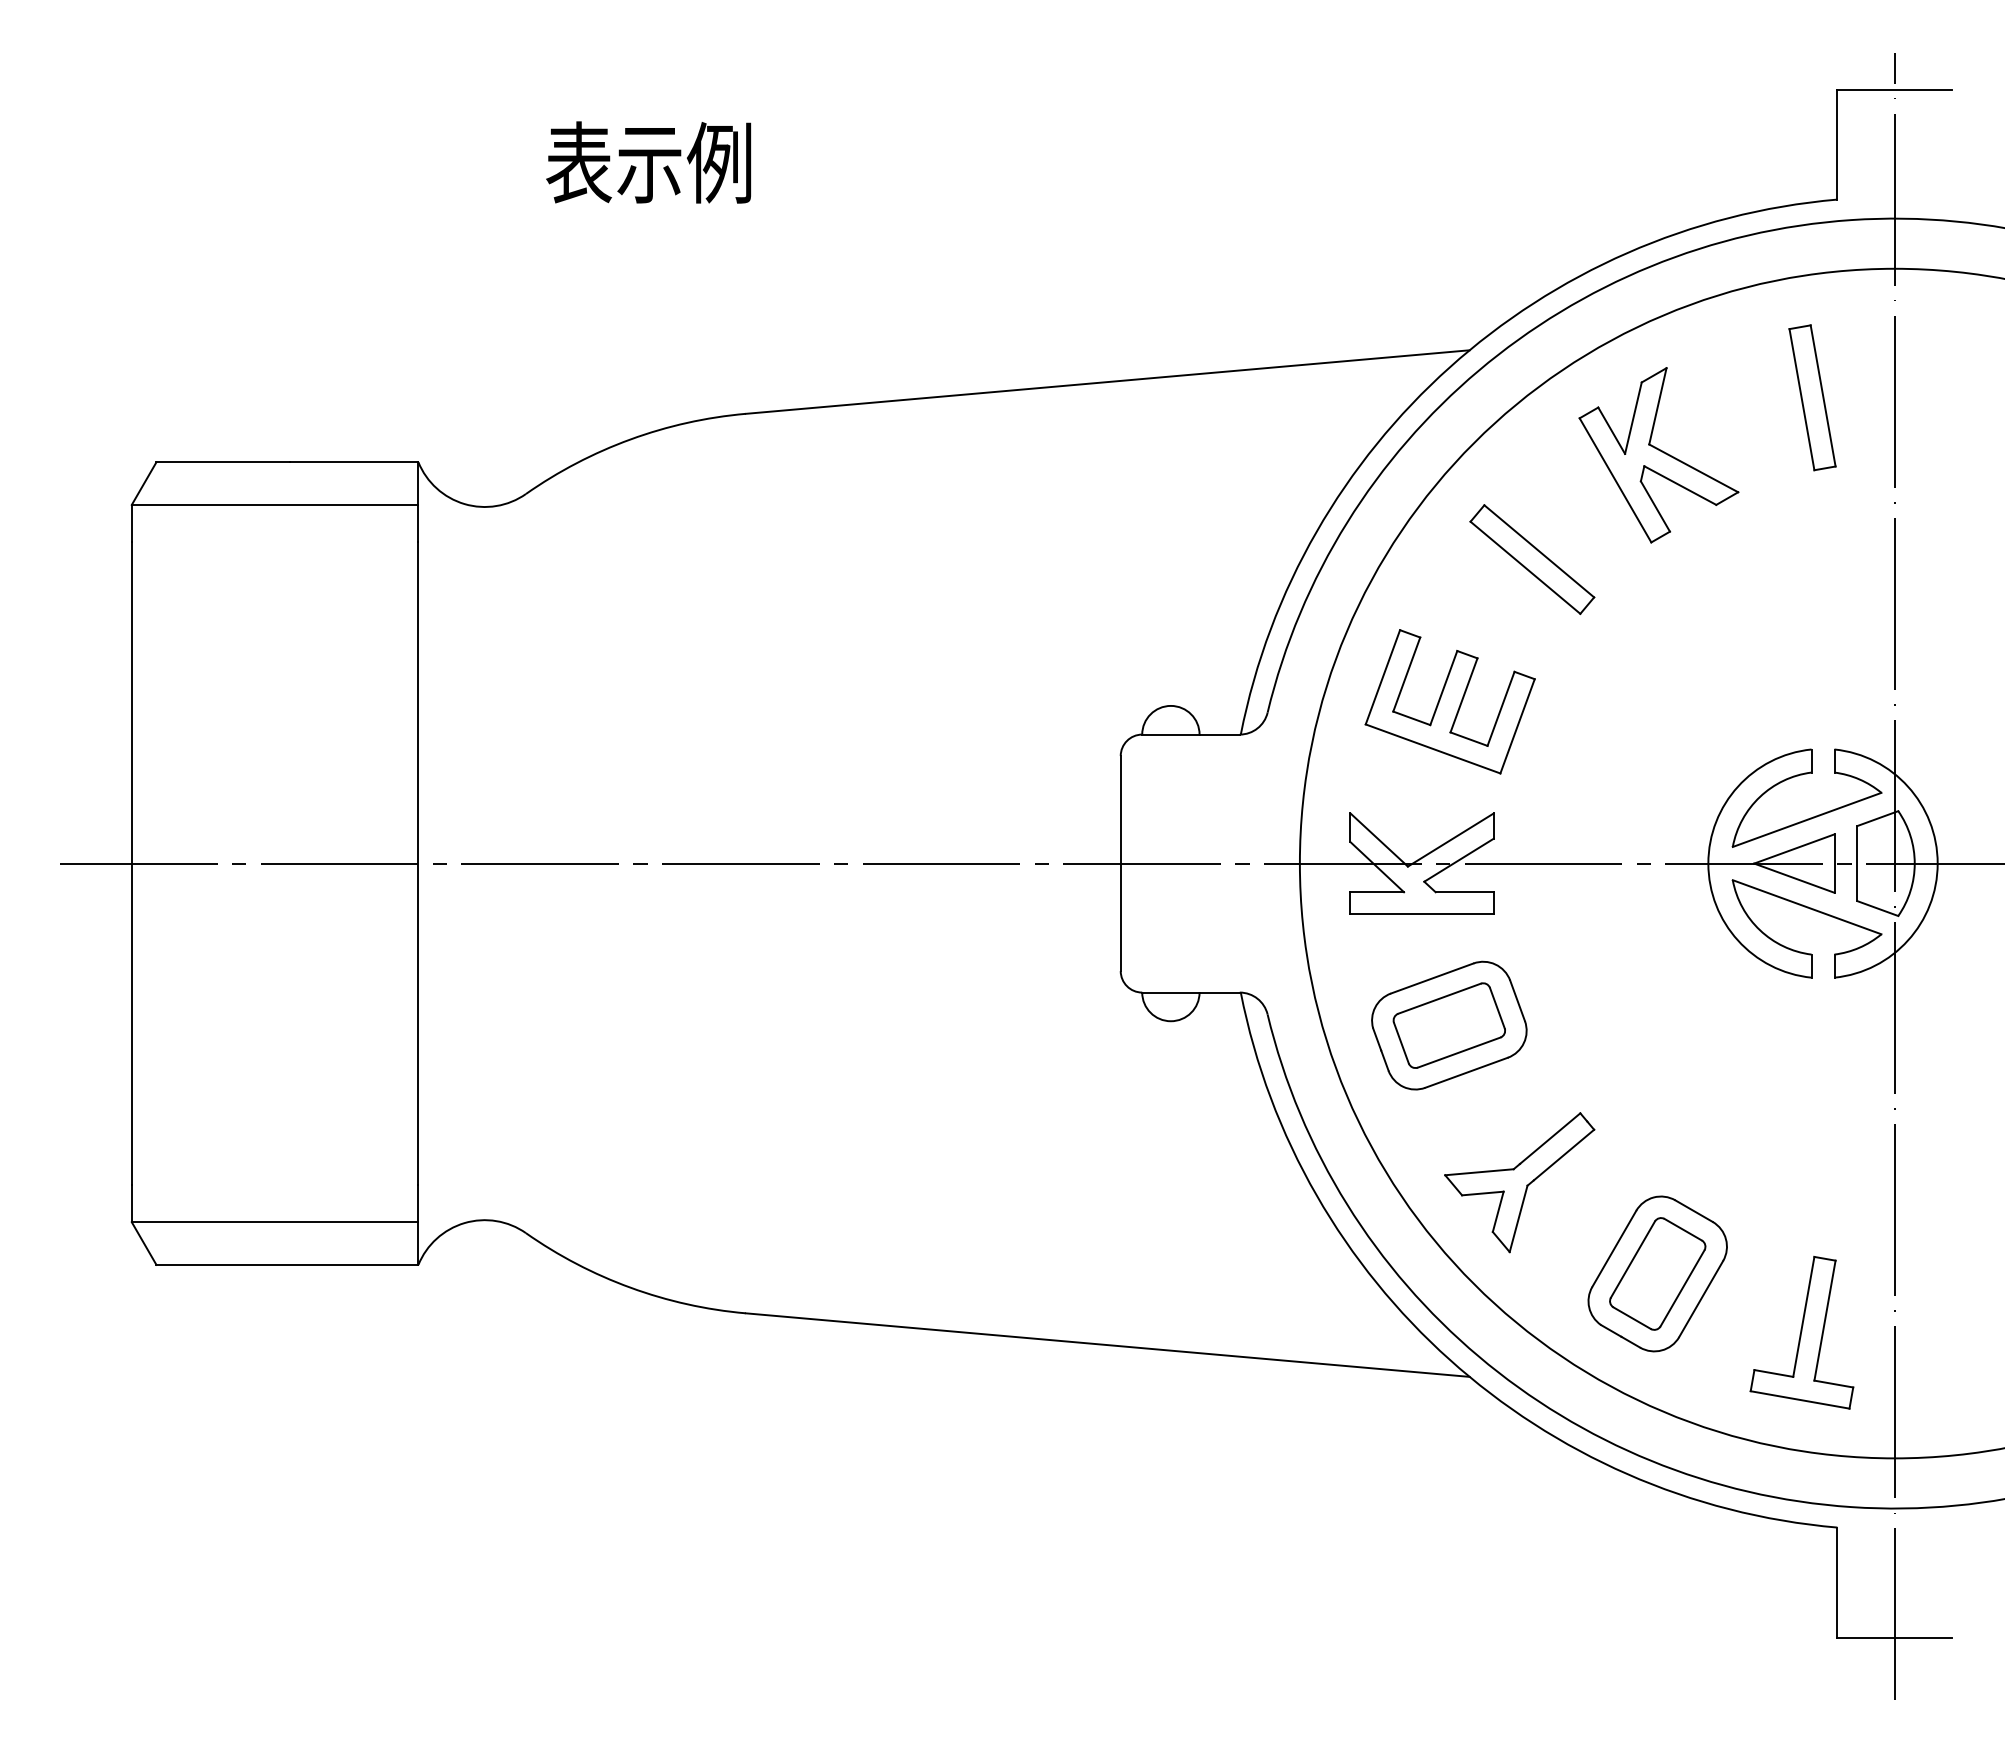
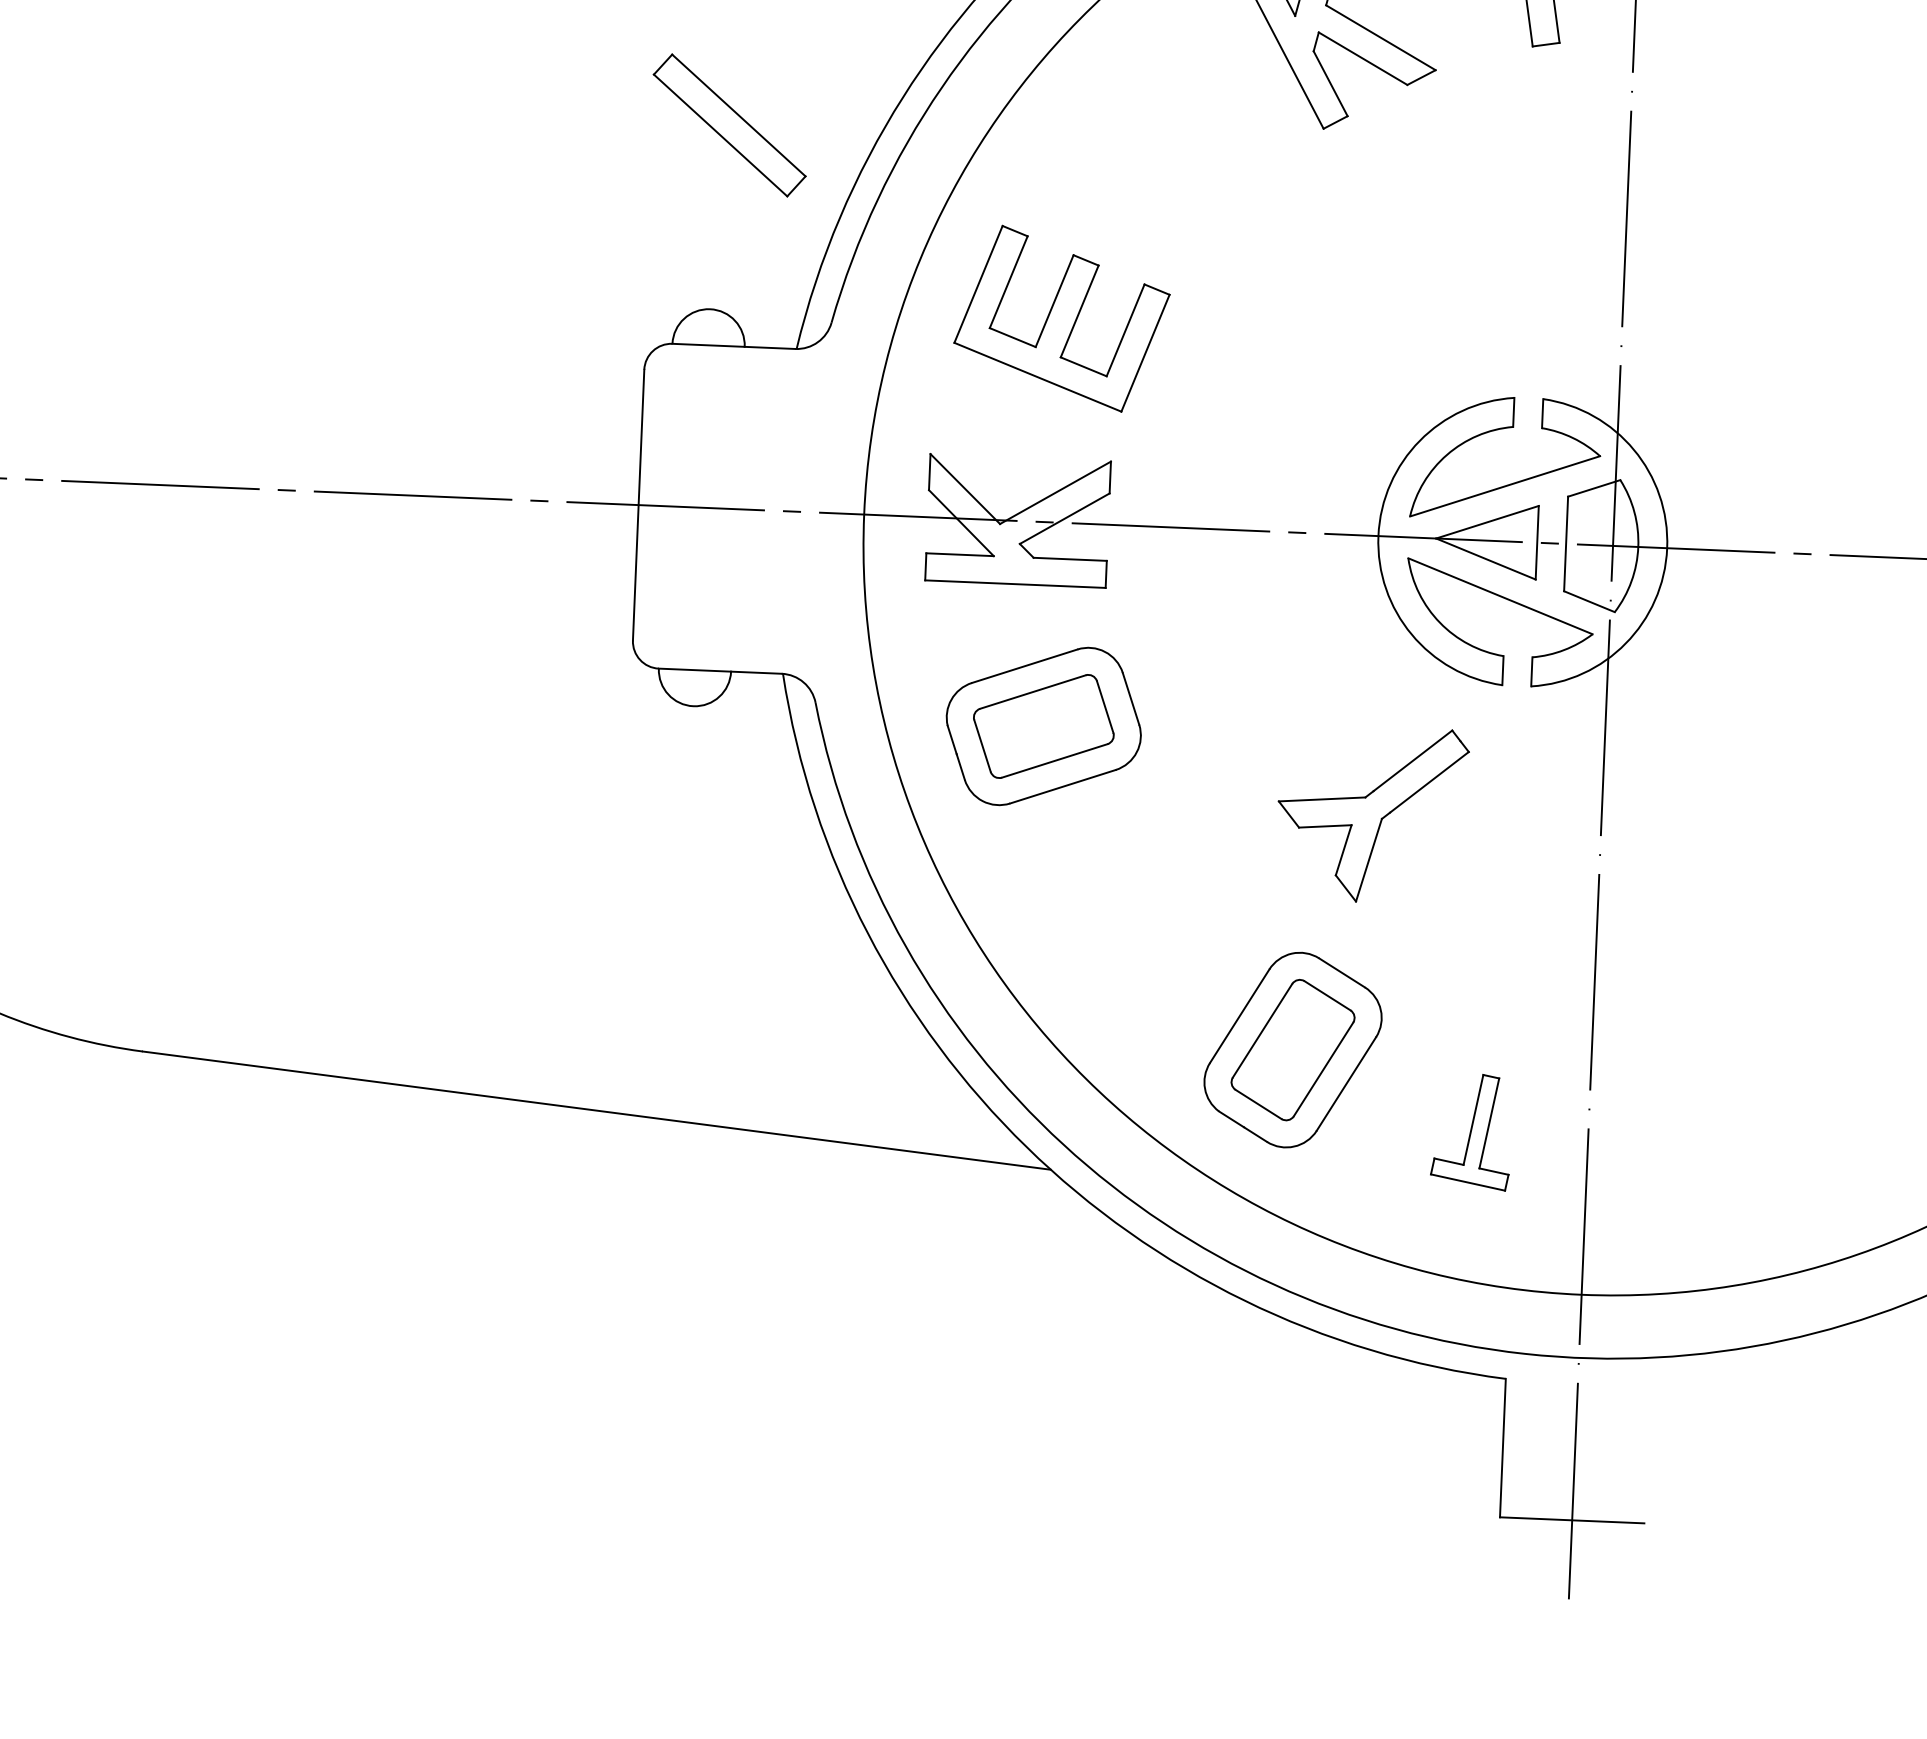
part: (1532, 559) -> (729, 125), moved
part: (1519, 1182) -> (1372, 814), moved
part: (1801, 1332) -> (1470, 1131), size x0.6

